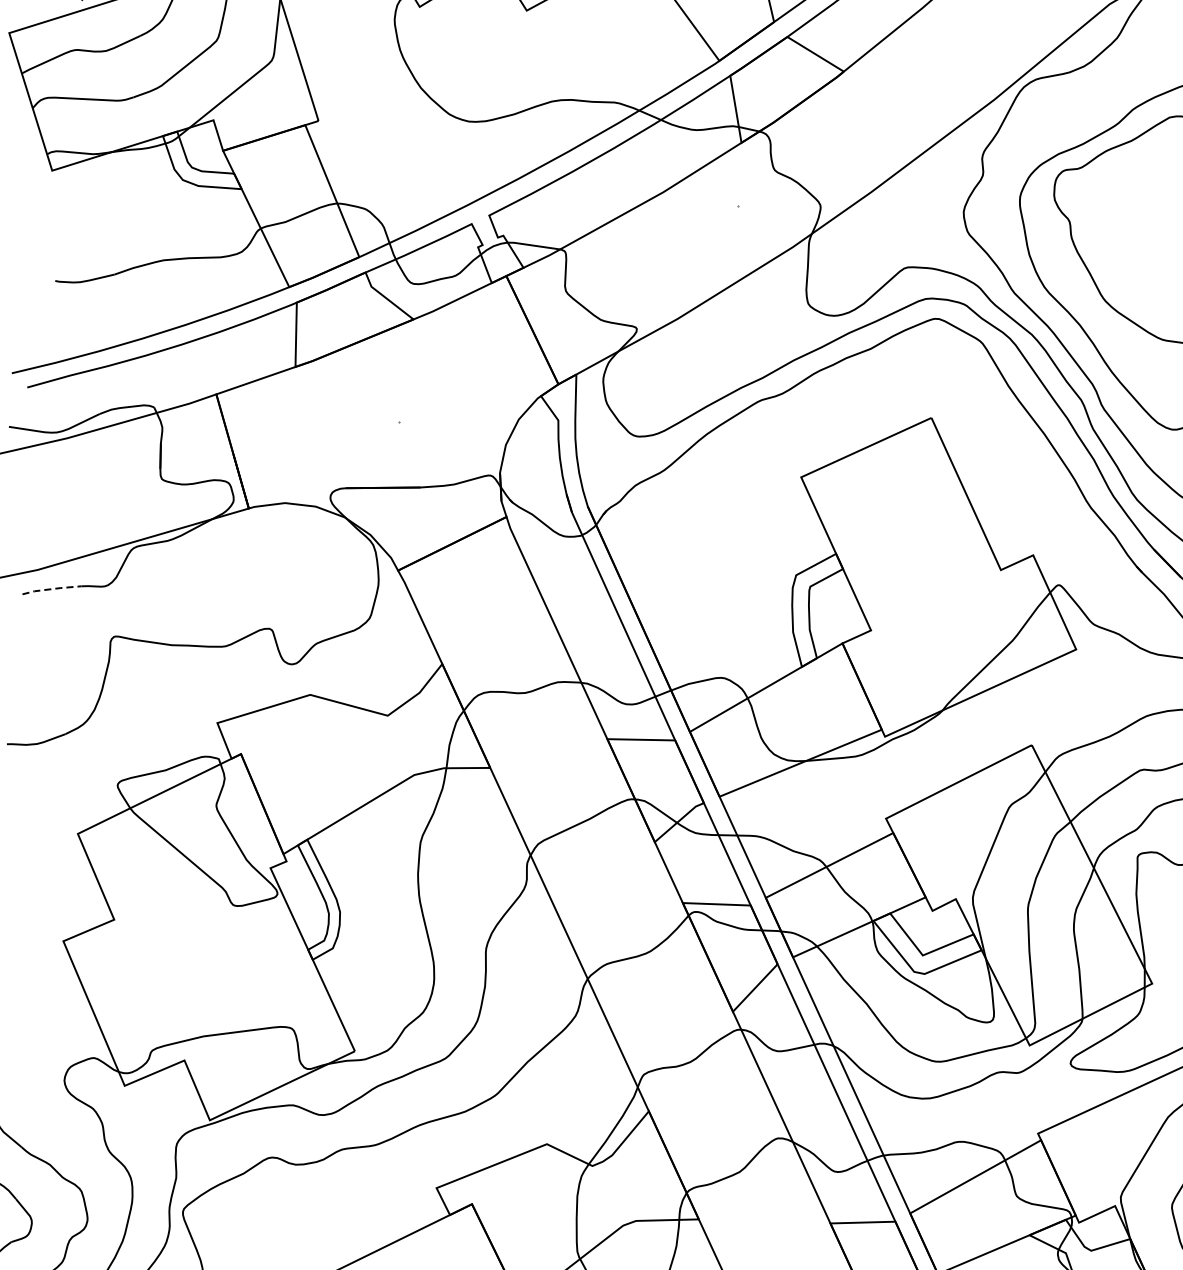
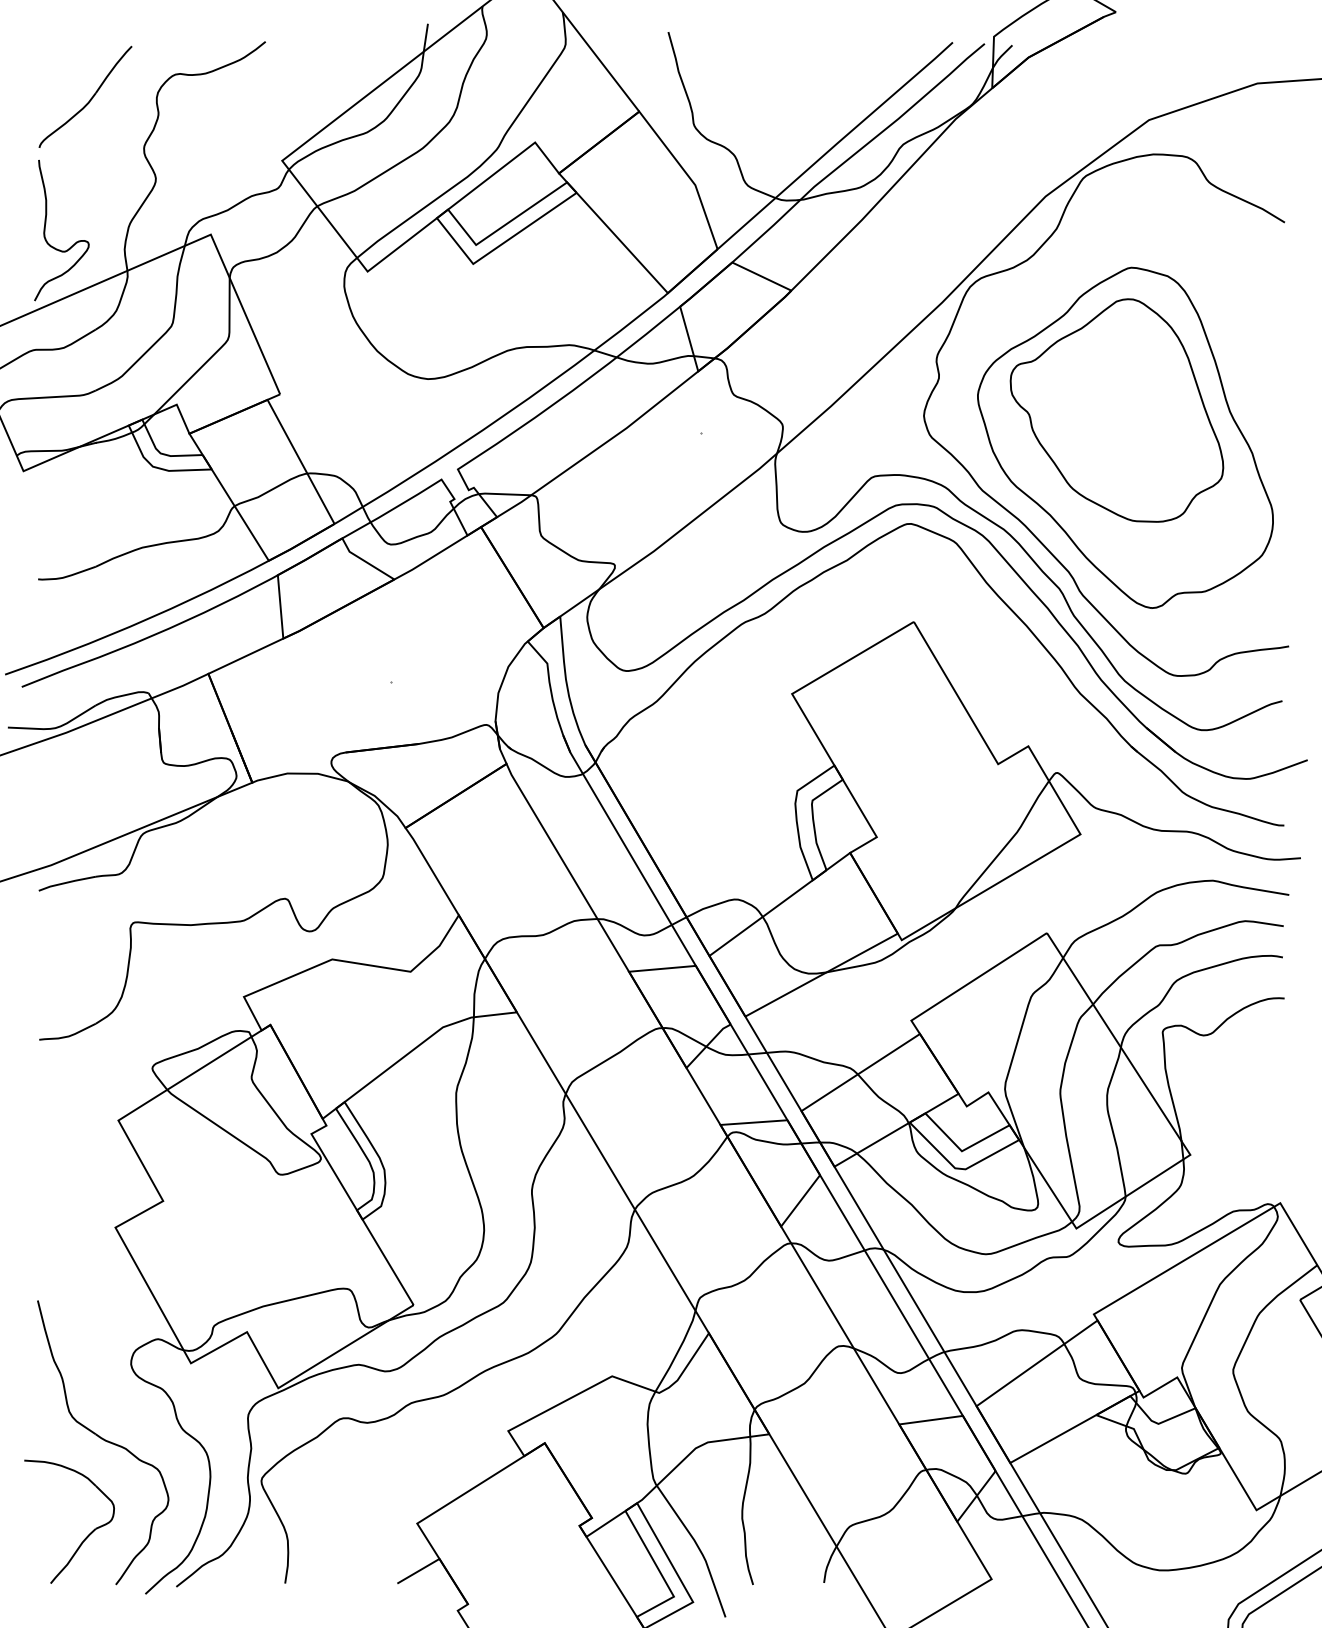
line: (52, 589) -> (67, 882), dashed -> solid

